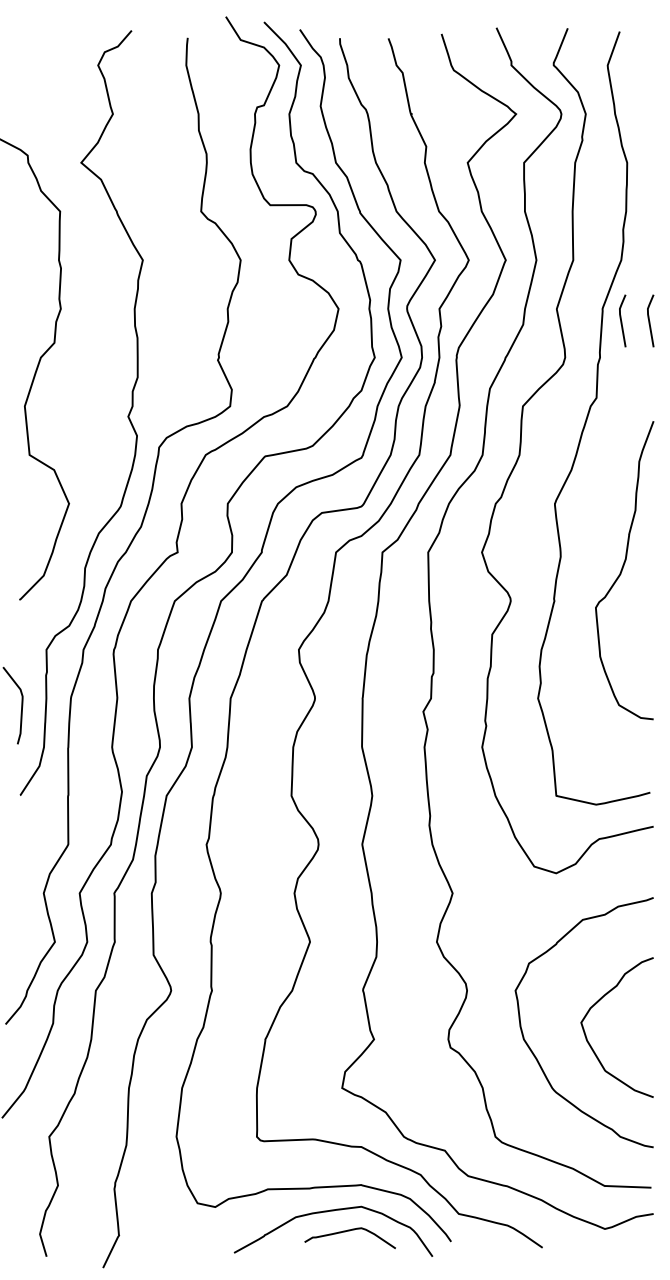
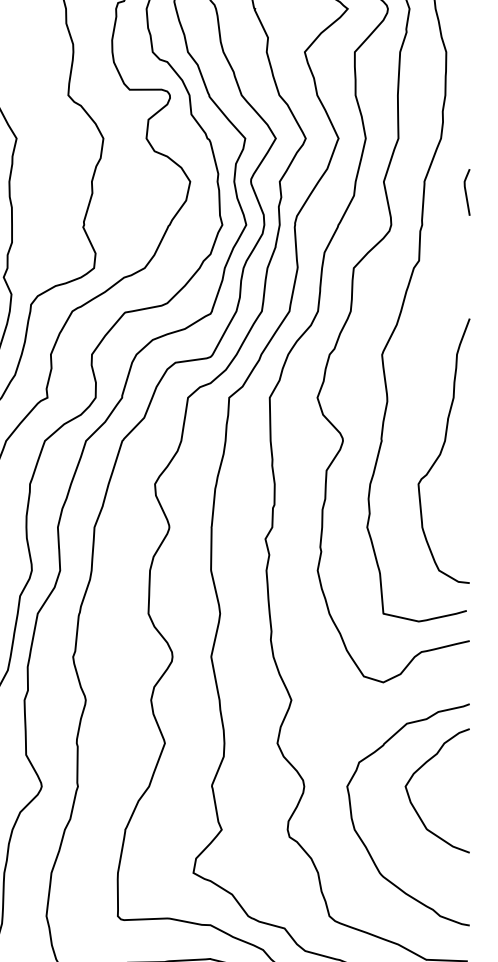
line: (621, 320) -> (441, 192), removed
curve: (622, 570) -> (442, 451), moved
curve: (596, 1004) -> (419, 770), moved

